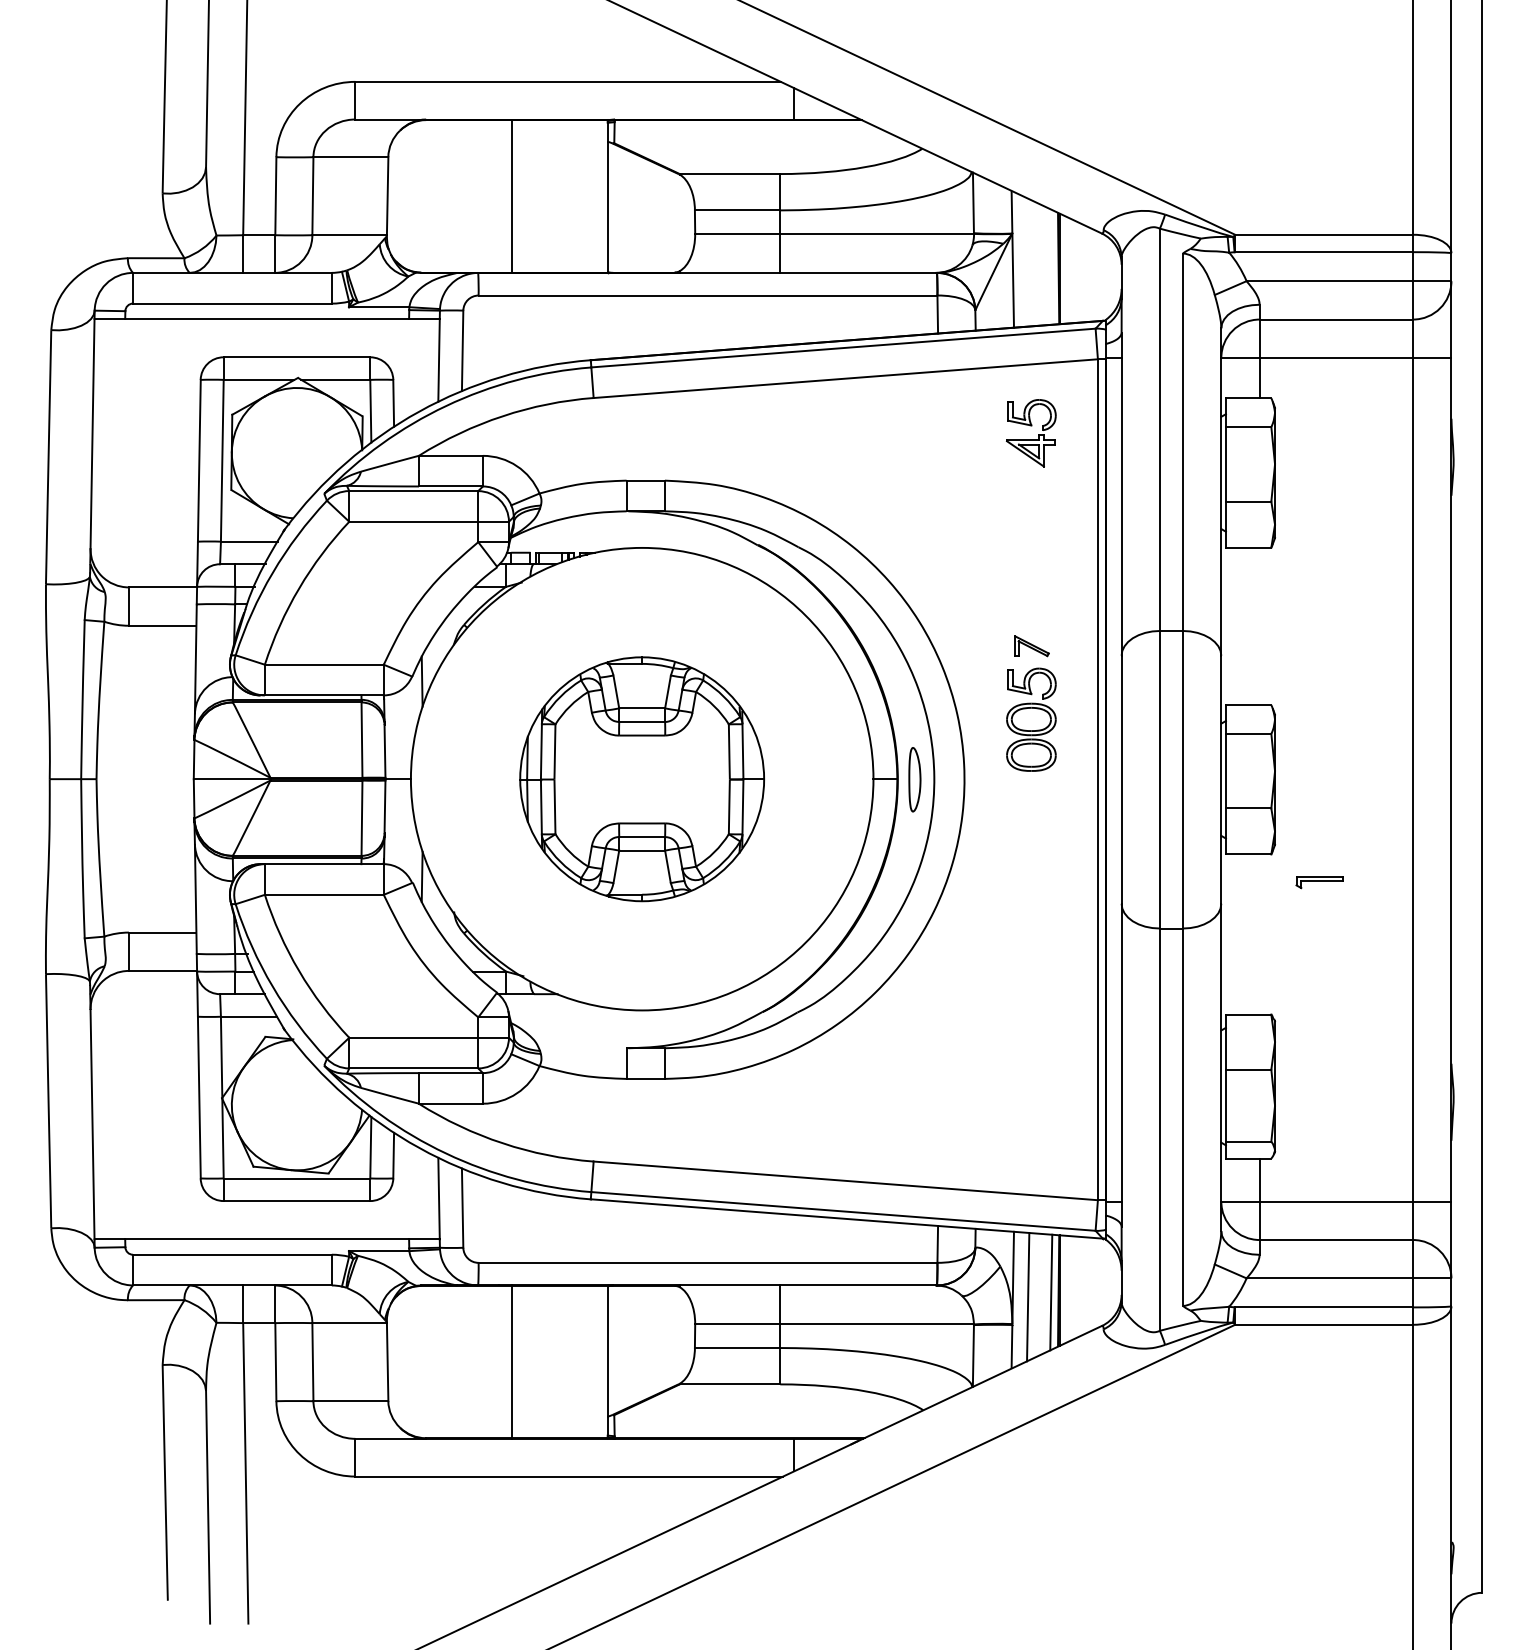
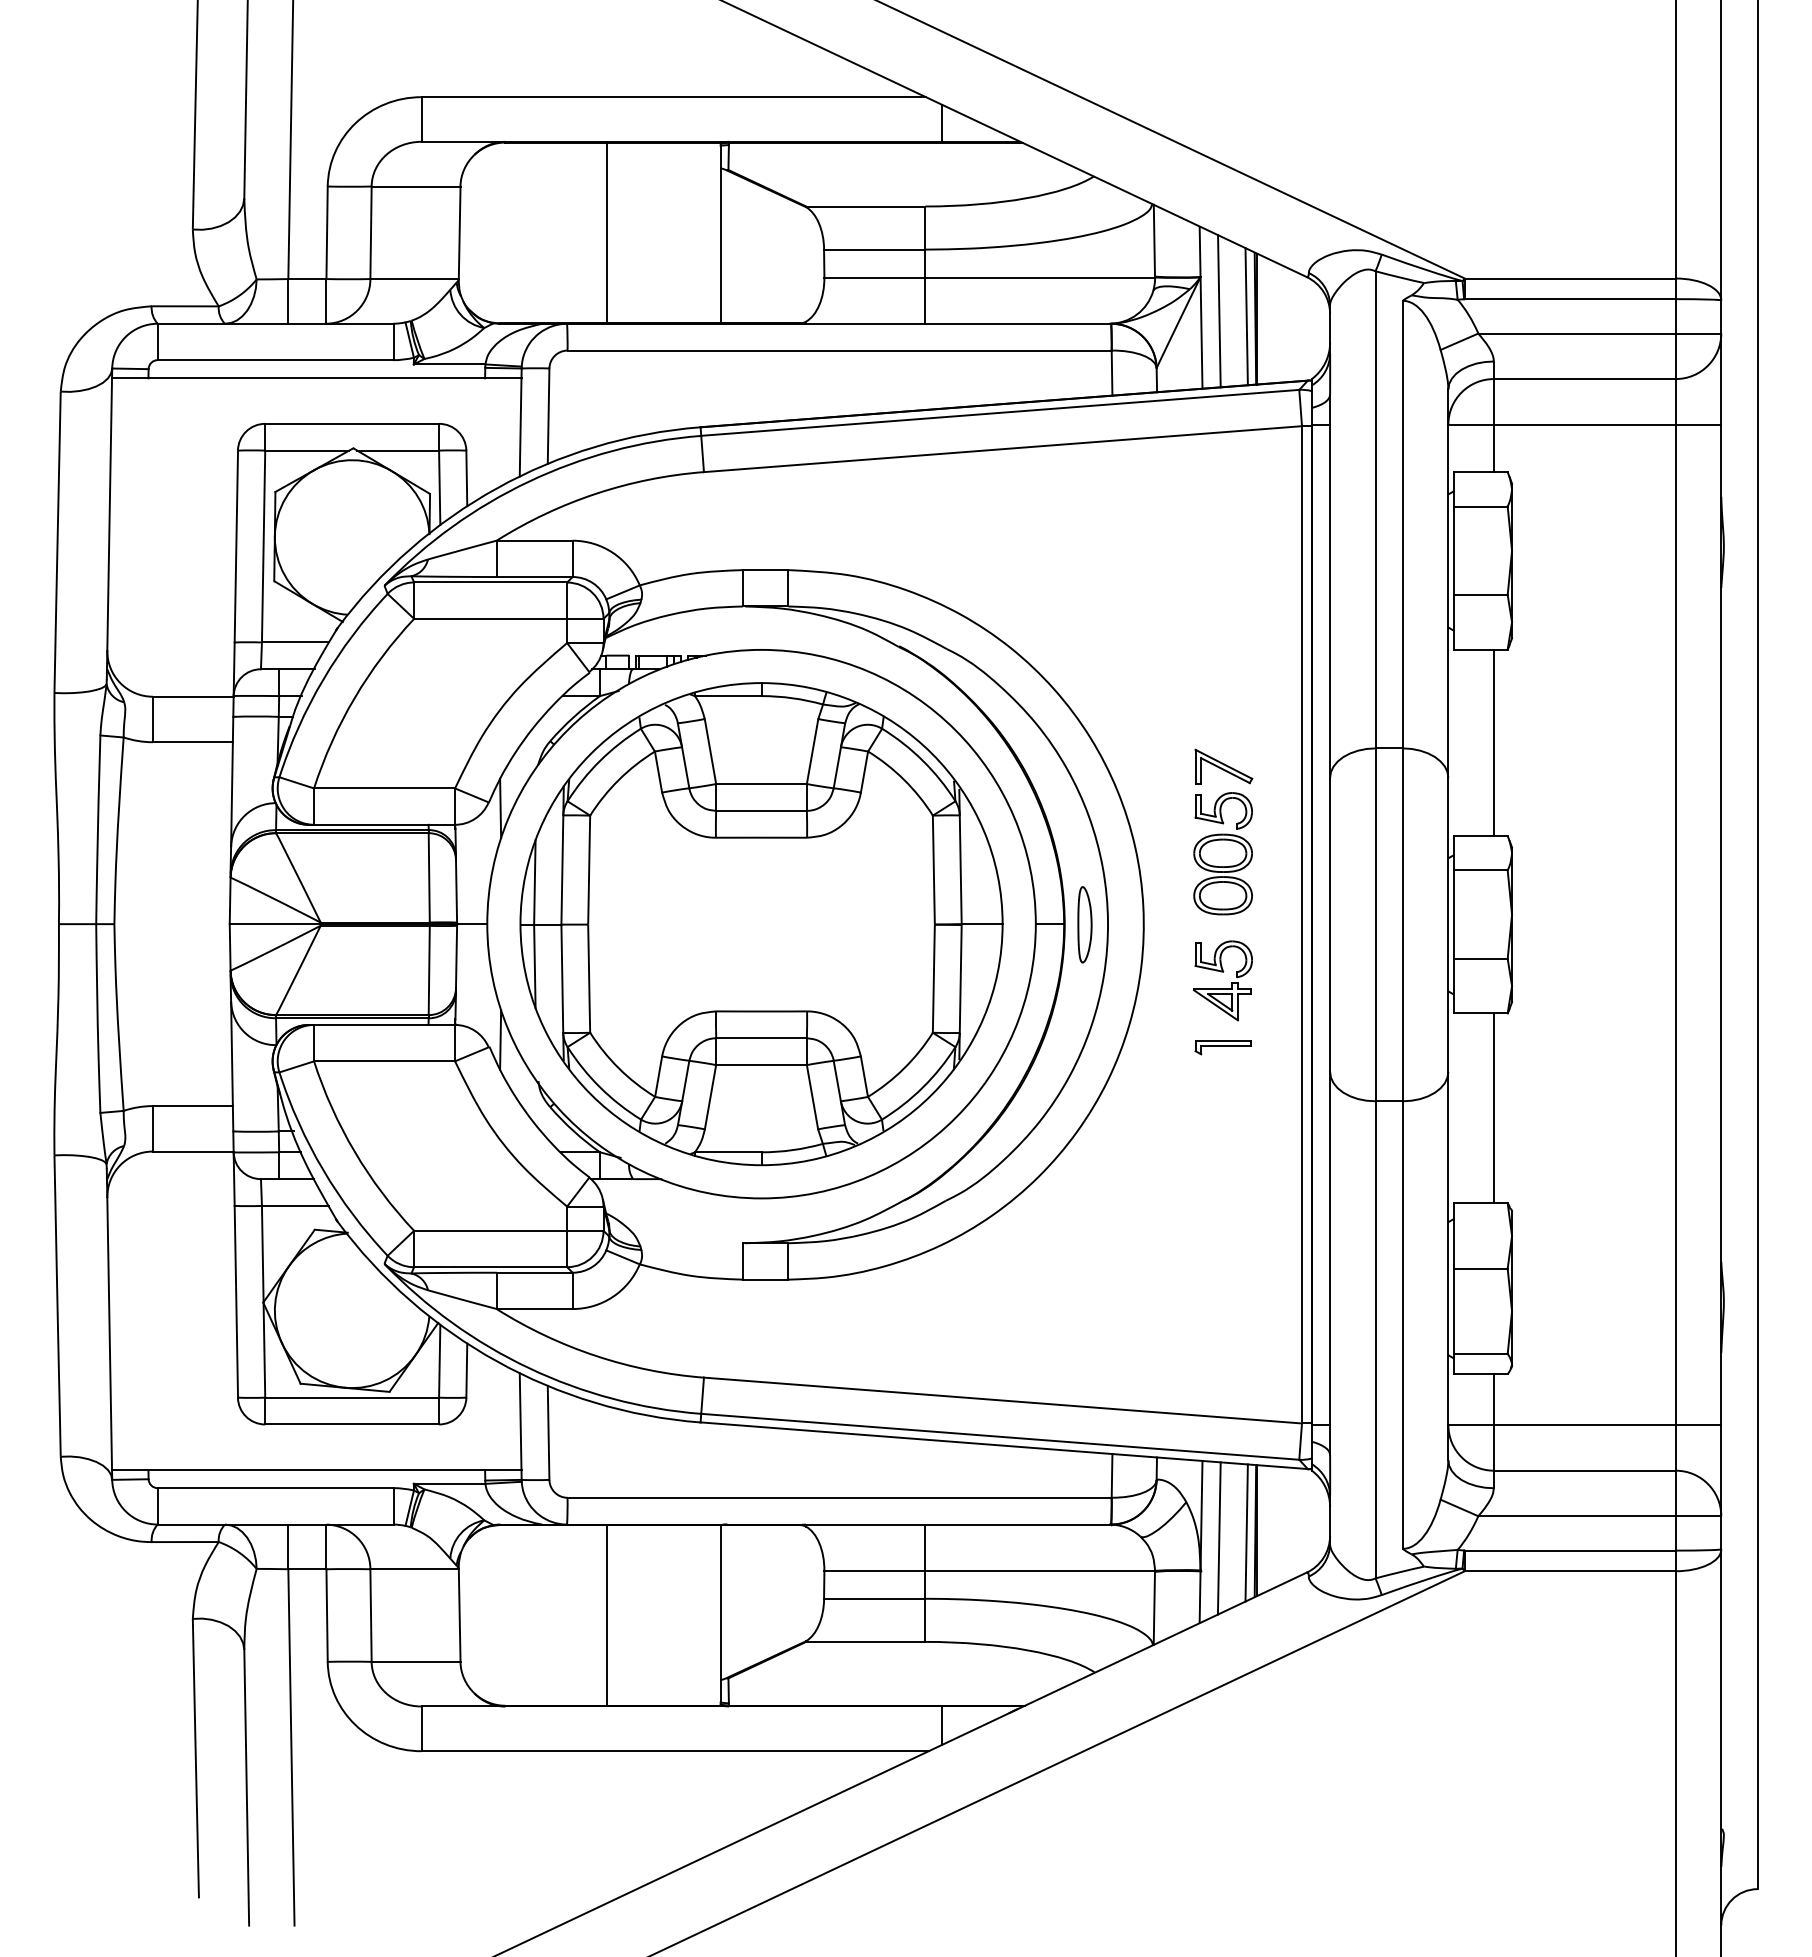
line: (1028, 262) -> (1219, 311), added
line: (1051, 266) -> (1246, 316), added
part: (1030, 426) -> (1222, 972), moved
line: (1259, 626) -> (1493, 742), added
part: (1031, 646) -> (1223, 766), size x1.43
part: (642, 779) -> (761, 924), size x1.67
part: (1319, 882) -> (1222, 1047), moved
line: (1259, 934) -> (1493, 1108), added

